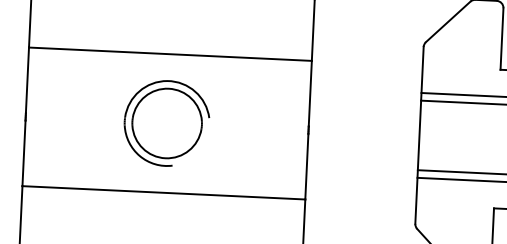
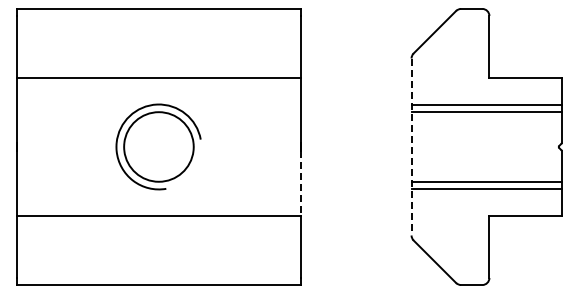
line: (419, 135) -> (411, 147), solid -> dashed
line: (306, 166) -> (300, 183), solid -> dashed

